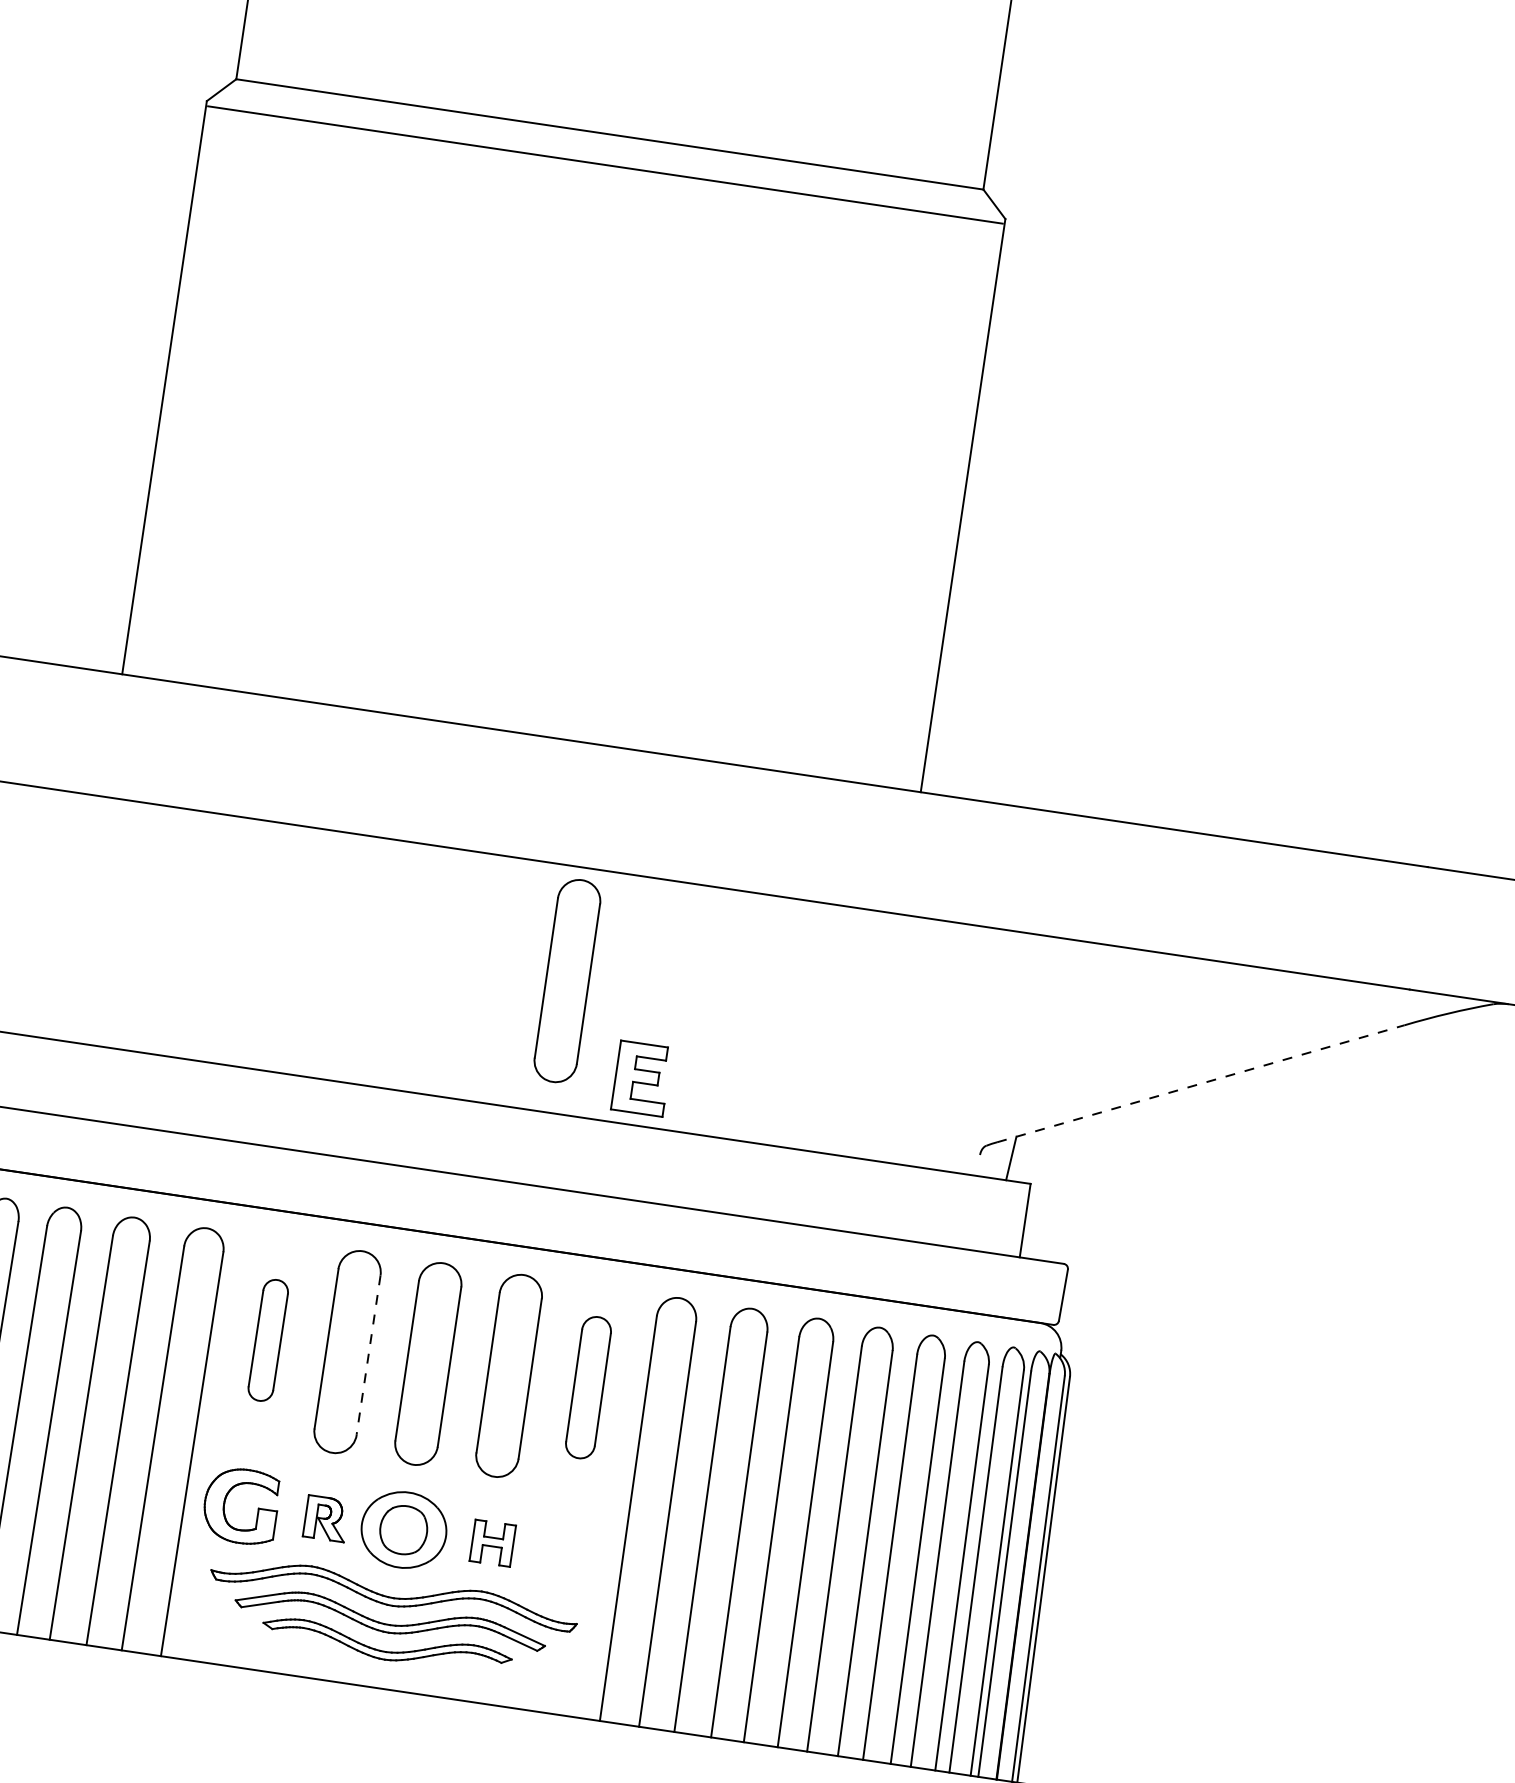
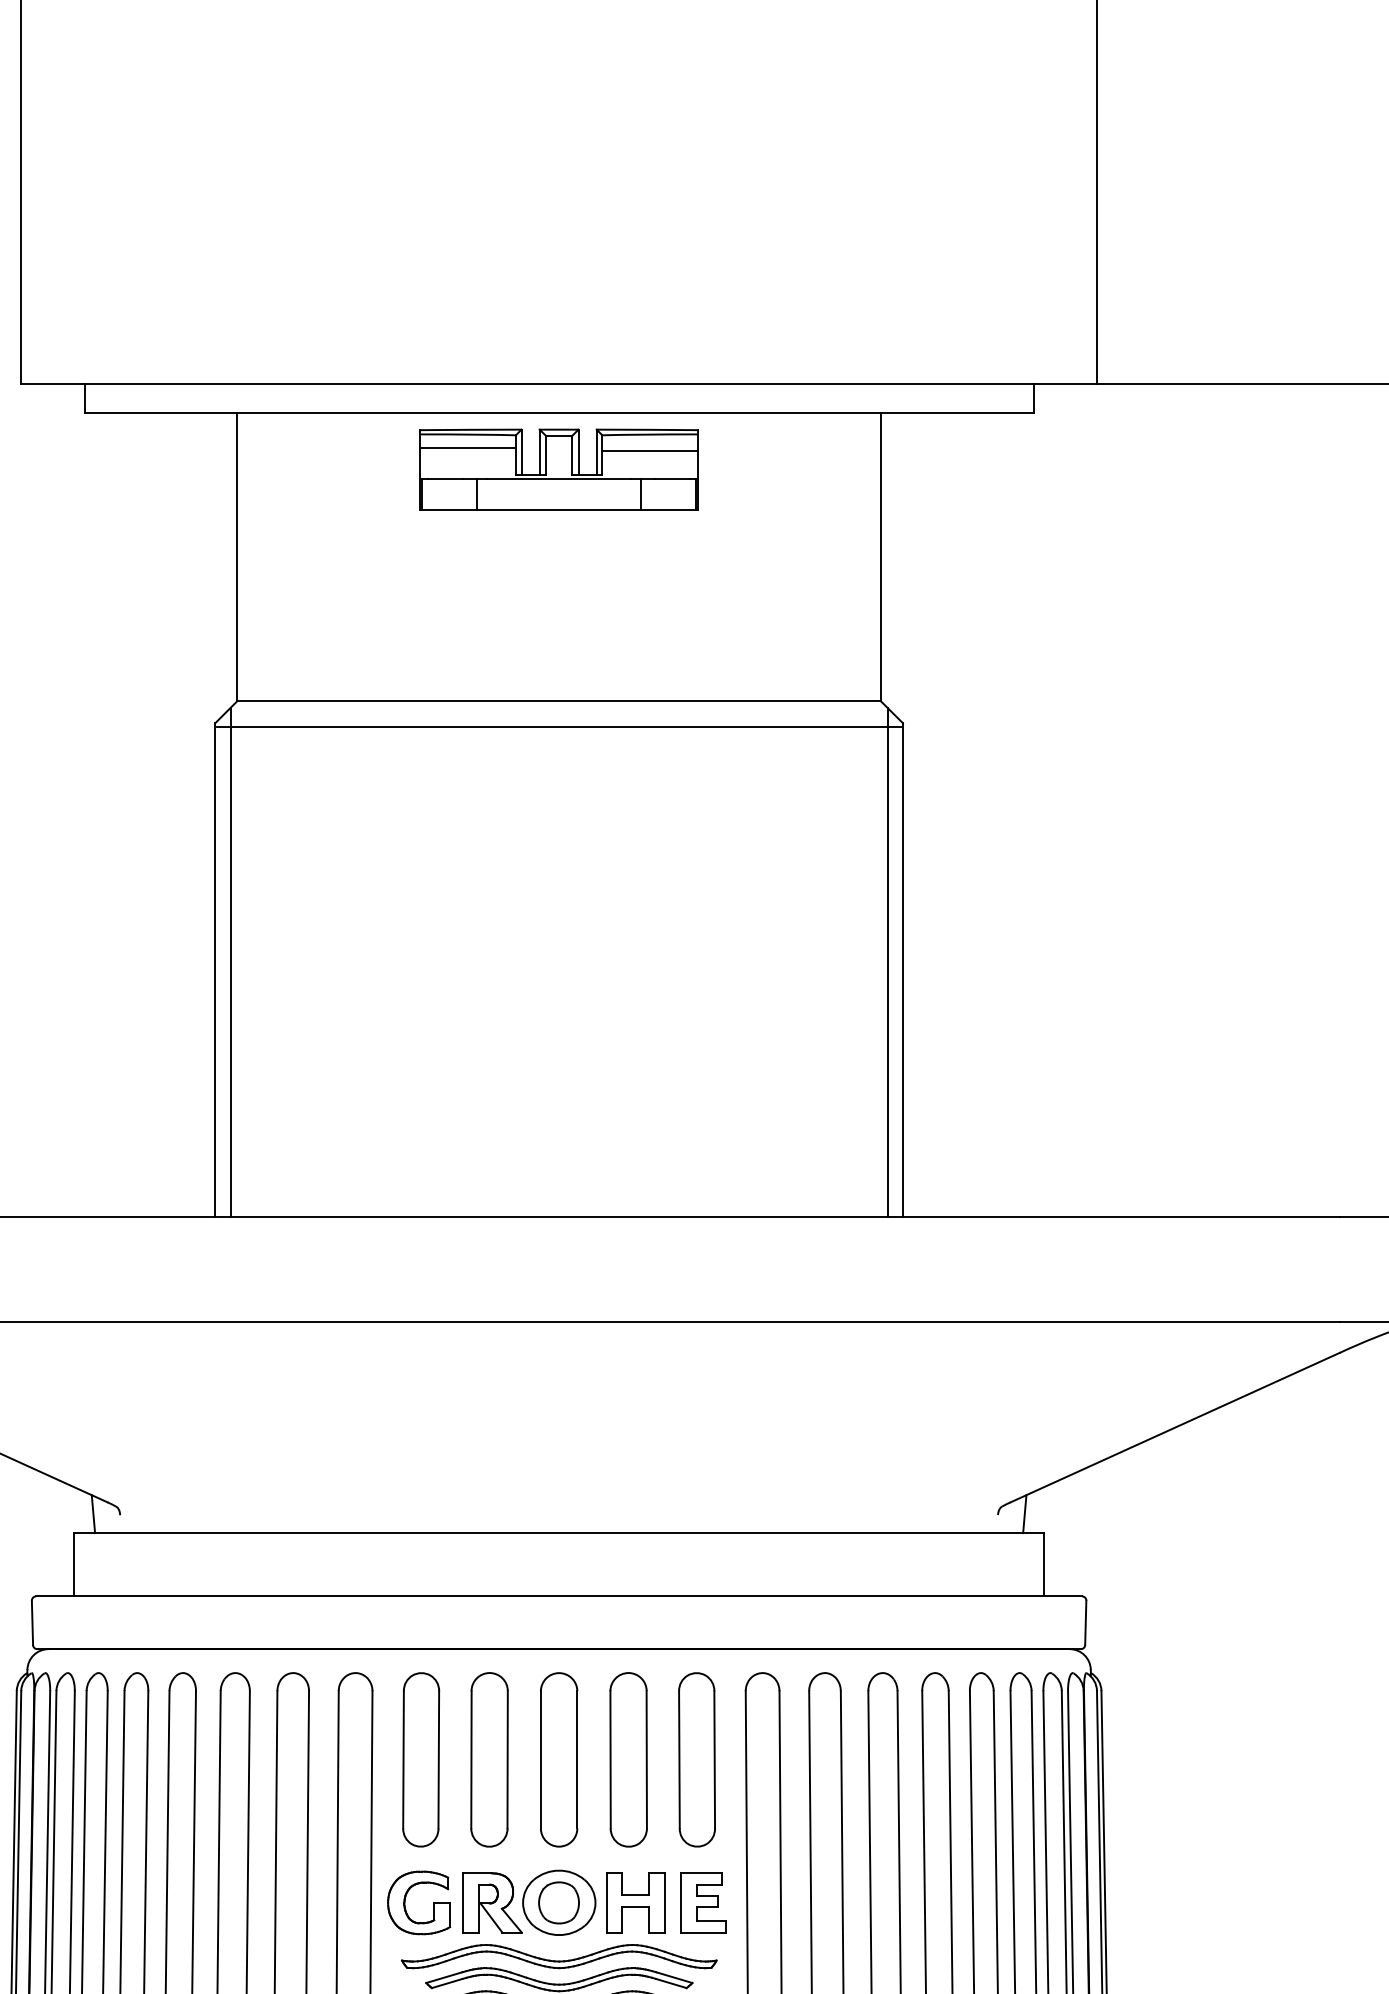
line: (183, 381) -> (230, 962), added
line: (946, 494) -> (887, 962), added
part: (567, 980) -> (628, 1419), removed
part: (641, 1078) -> (703, 1902), moved
line: (1201, 1083) -> (1175, 1427), dashed -> solid
part: (268, 1339) -> (421, 1759), size x1.67
line: (368, 1354) -> (507, 1759), dashed -> solid
part: (587, 1387) -> (696, 1759), size x1.43
part: (326, 1518) -> (492, 1902), size x1.67
part: (492, 1542) -> (635, 1902), size x1.67

